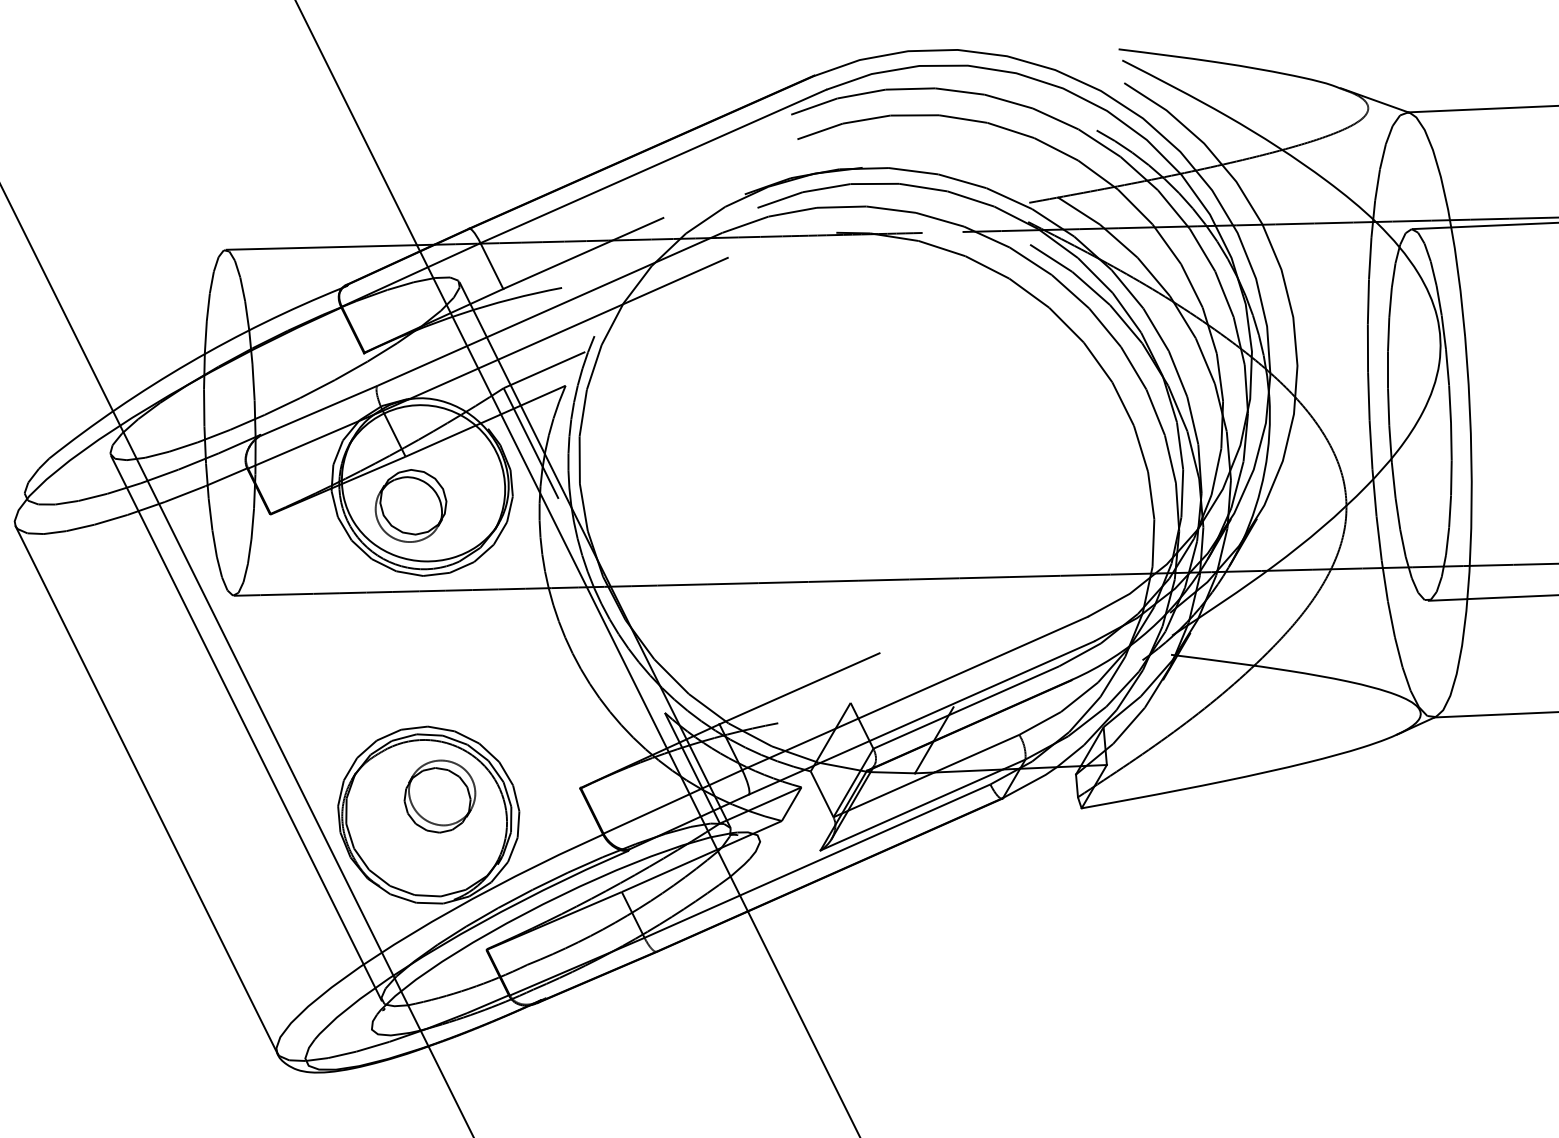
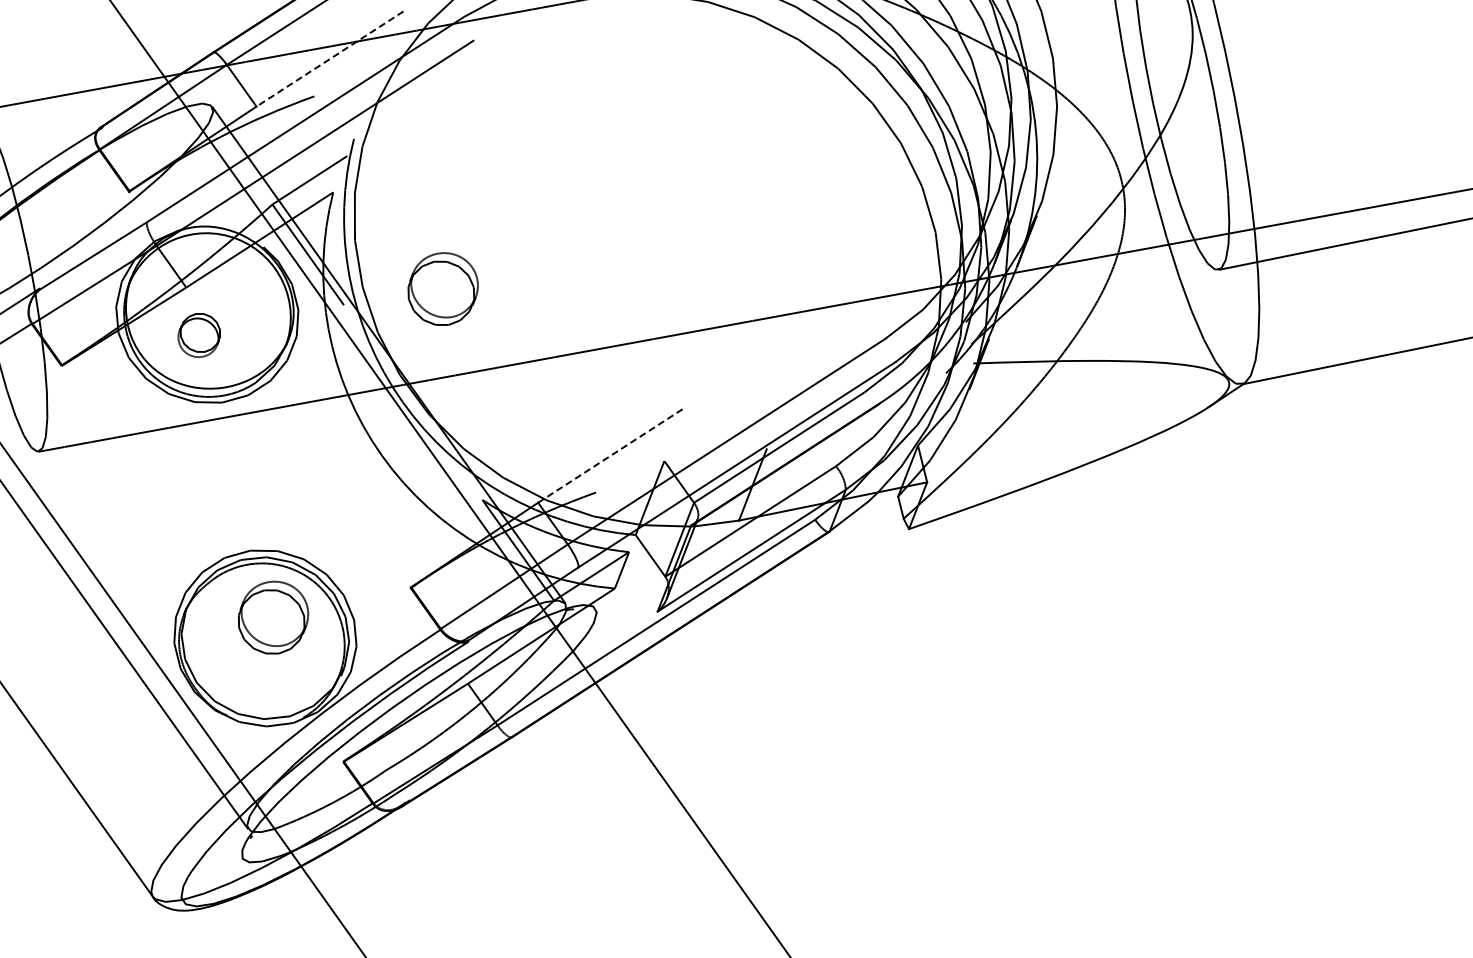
line: (583, 253) -> (330, 59), solid -> dashed
part: (658, 498) -> (442, 289), added
part: (410, 505) -> (198, 334), size x0.6
line: (799, 688) -> (611, 454), solid -> dashed

